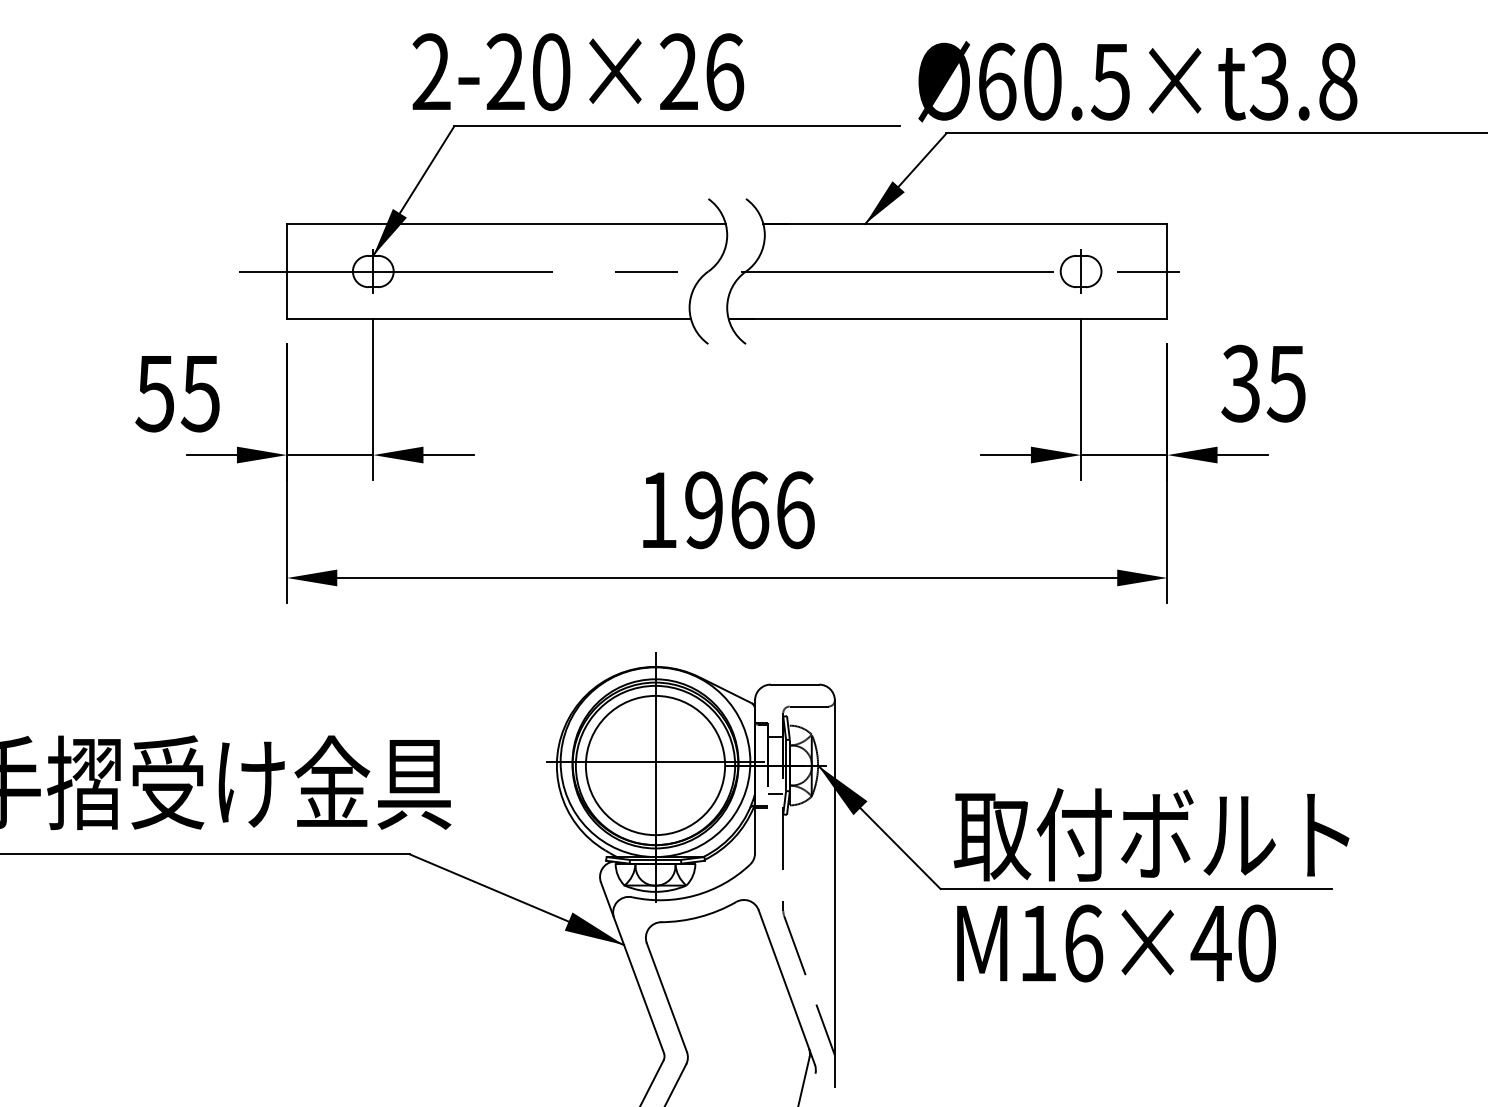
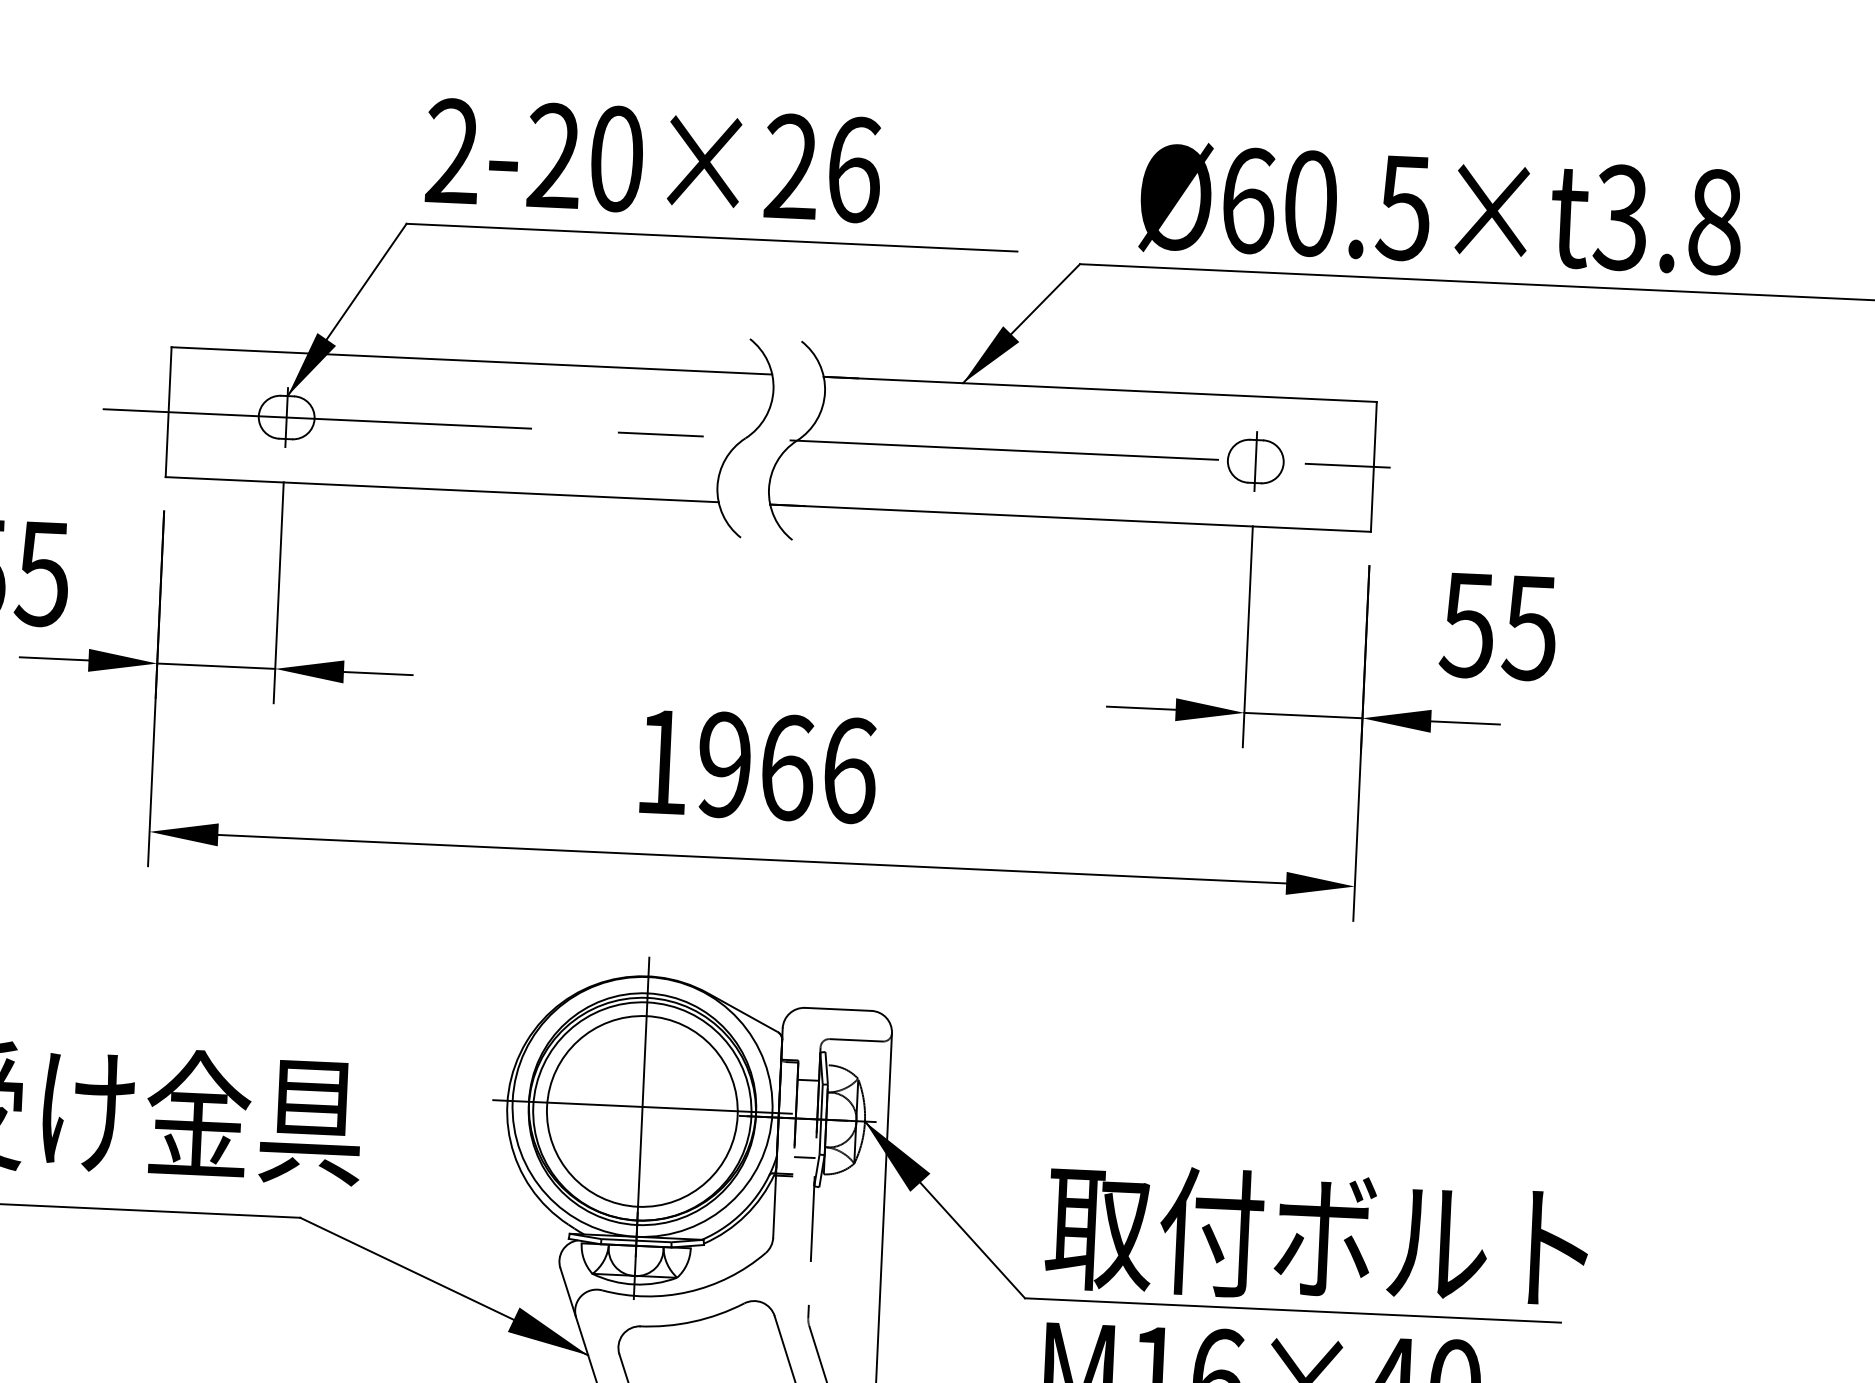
text: (578, 72) -> (653, 161), moved
text: (1137, 81) -> (1440, 209), moved
text: (1240, 383) -> (1467, 624), 35 -> 55

